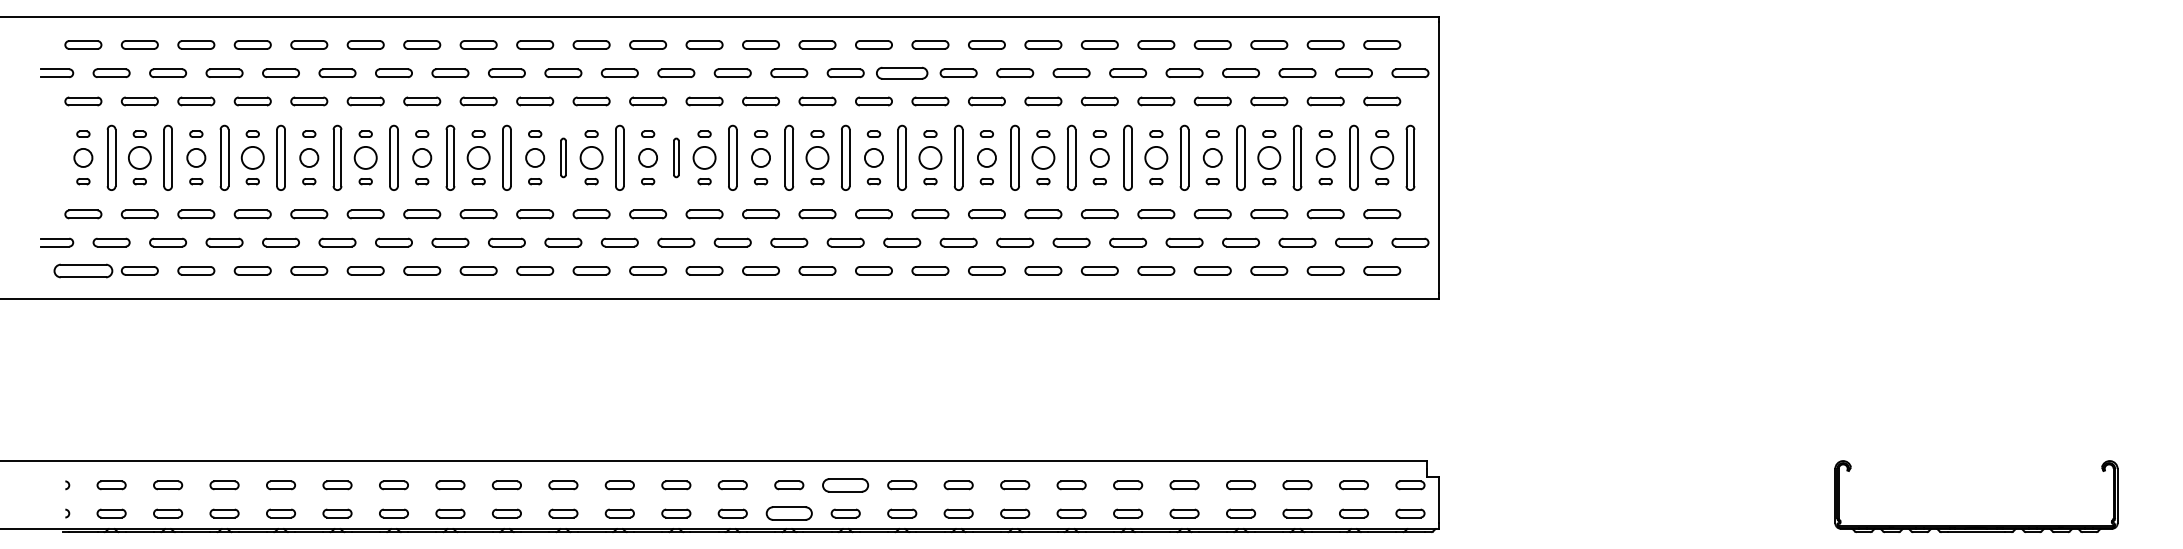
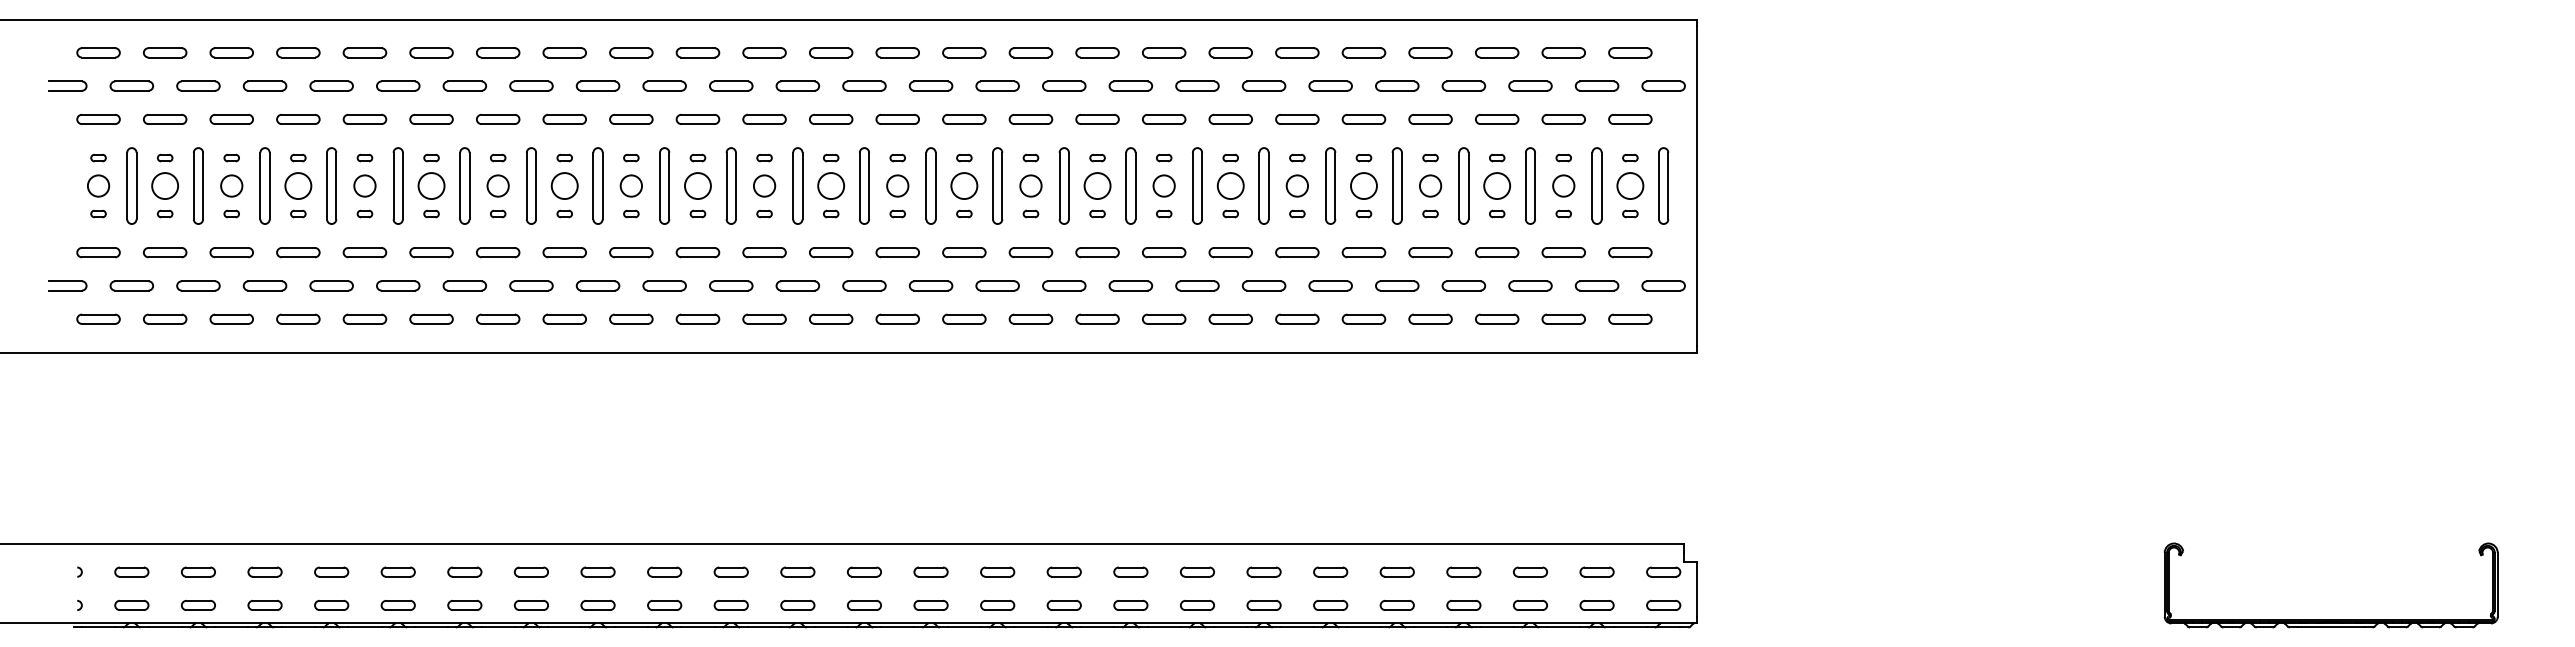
part: (902, 72) -> (1064, 85), size x0.71
part: (563, 157) -> (664, 185), size x1.67
part: (676, 157) -> (797, 185), size x1.67
part: (83, 270) -> (98, 318), size x0.62
part: (845, 484) -> (997, 571), size x0.62
part: (788, 513) -> (930, 605), size x0.62

